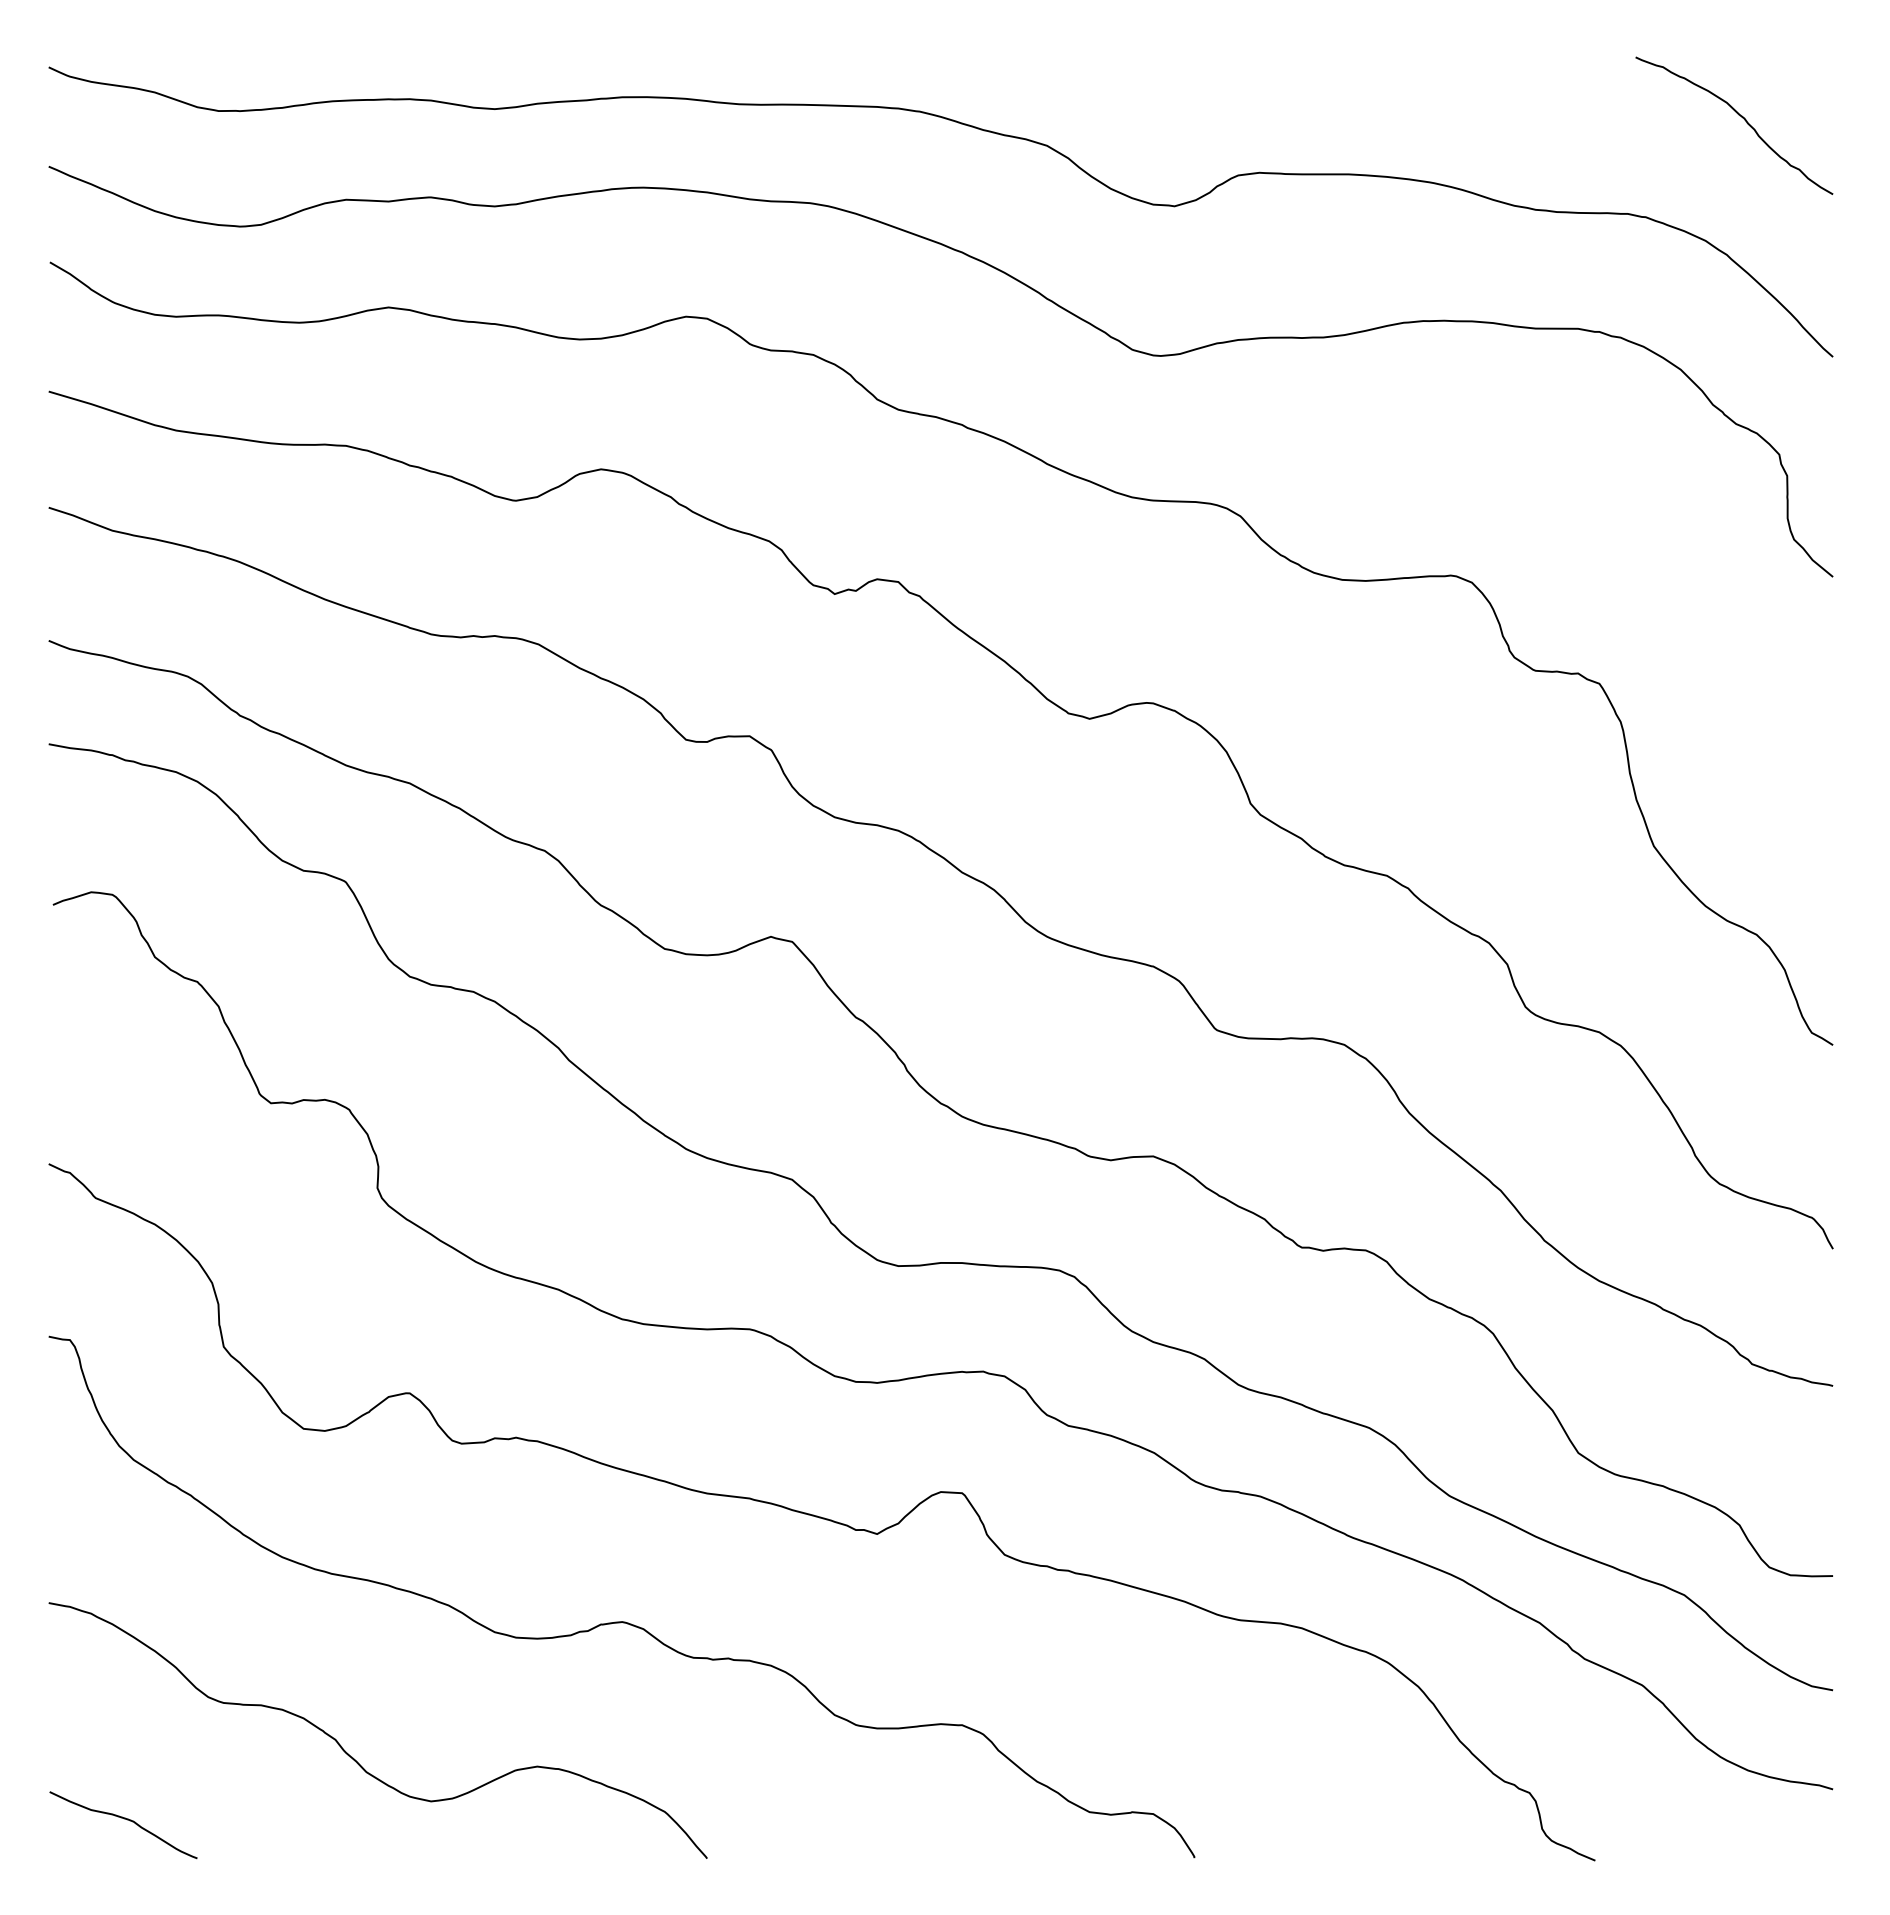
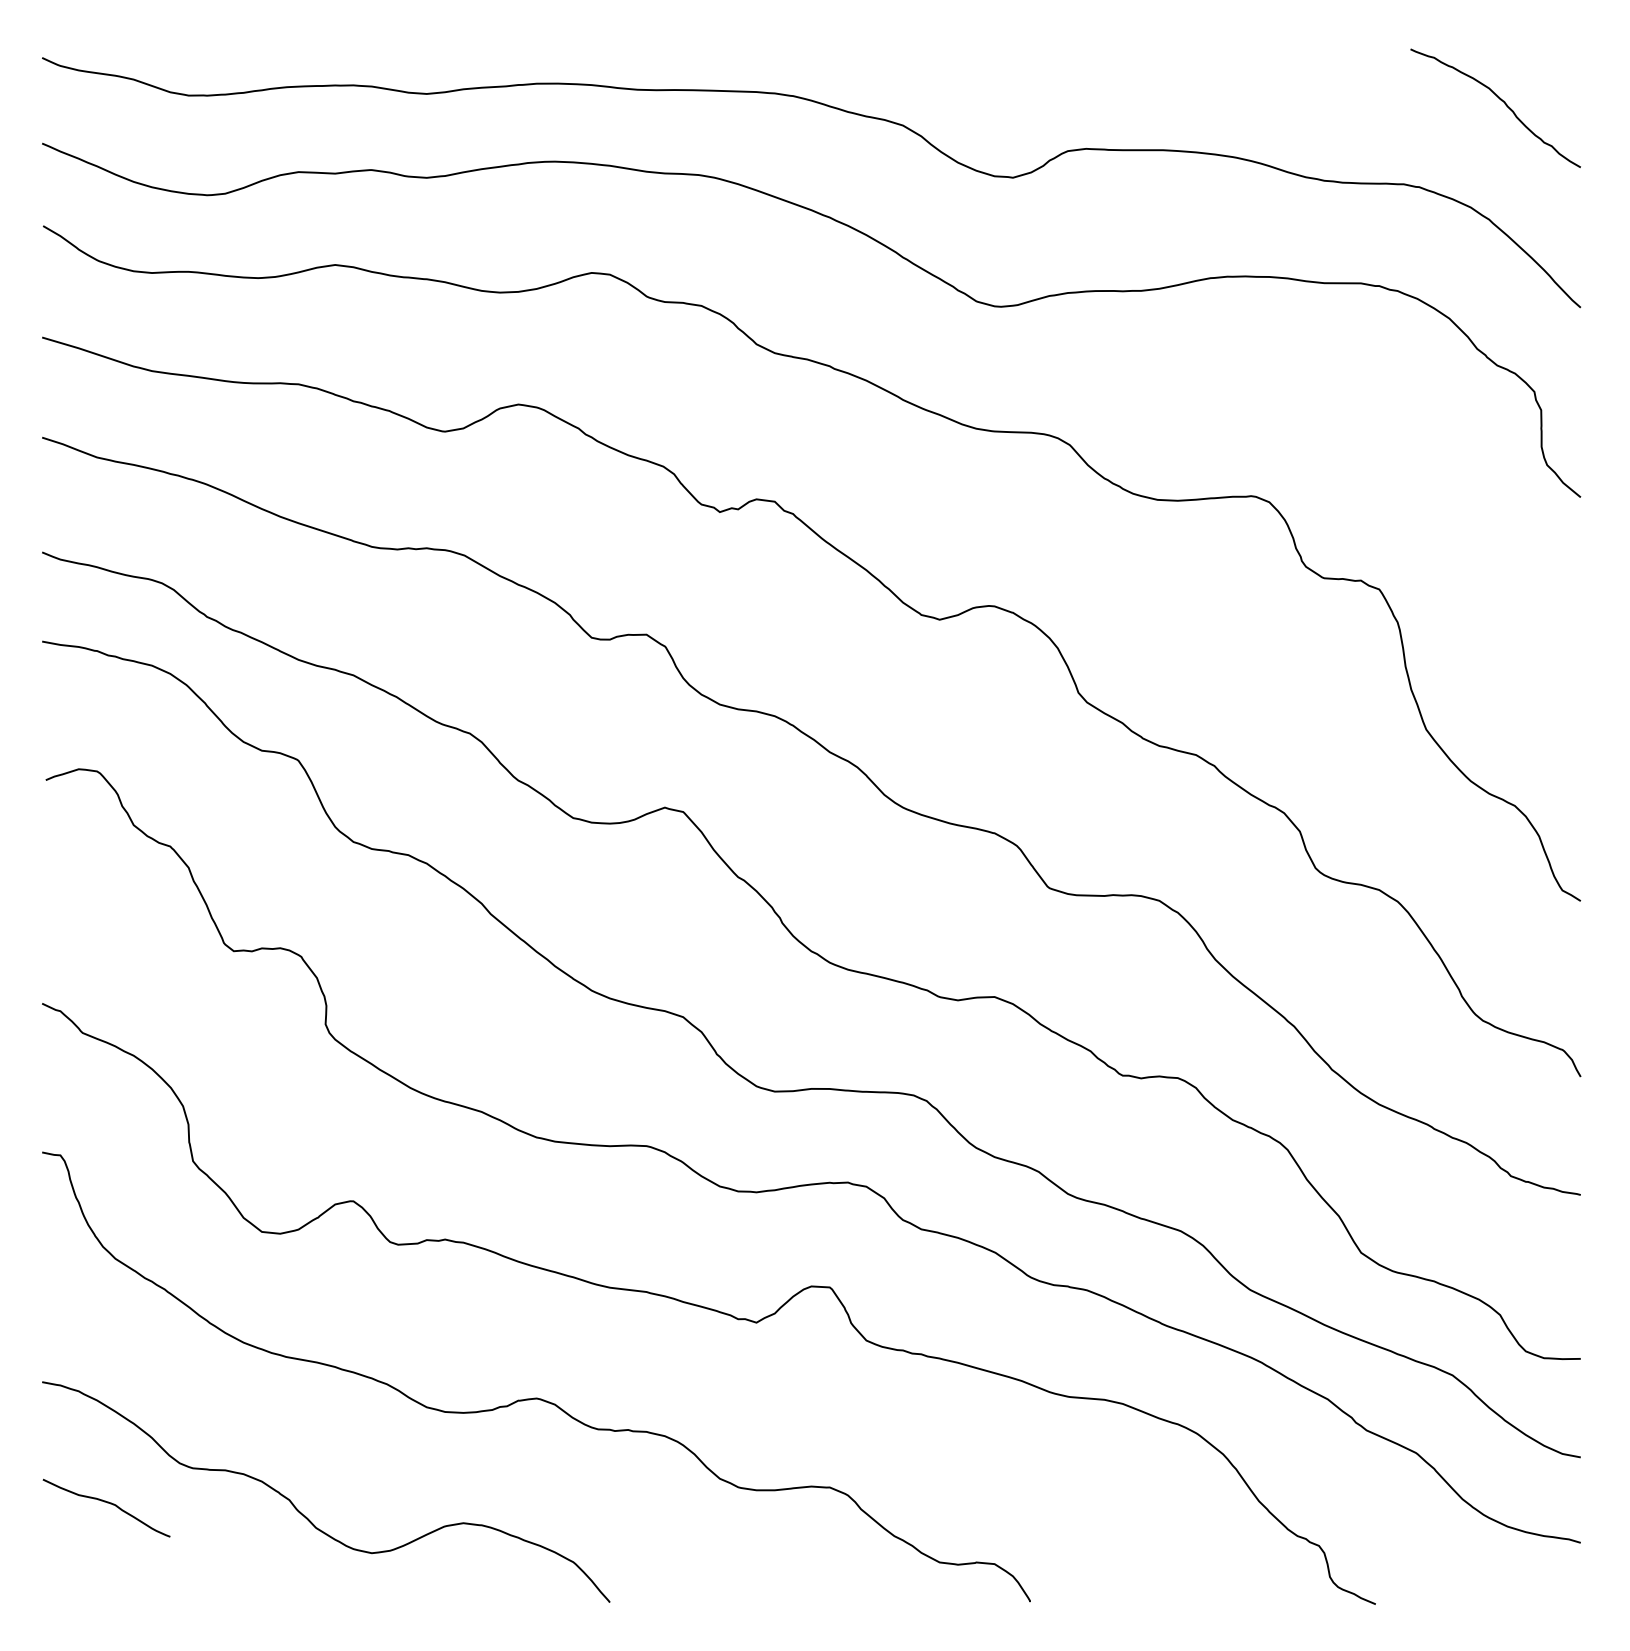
curve: (124, 1819) -> (107, 1503), moved

